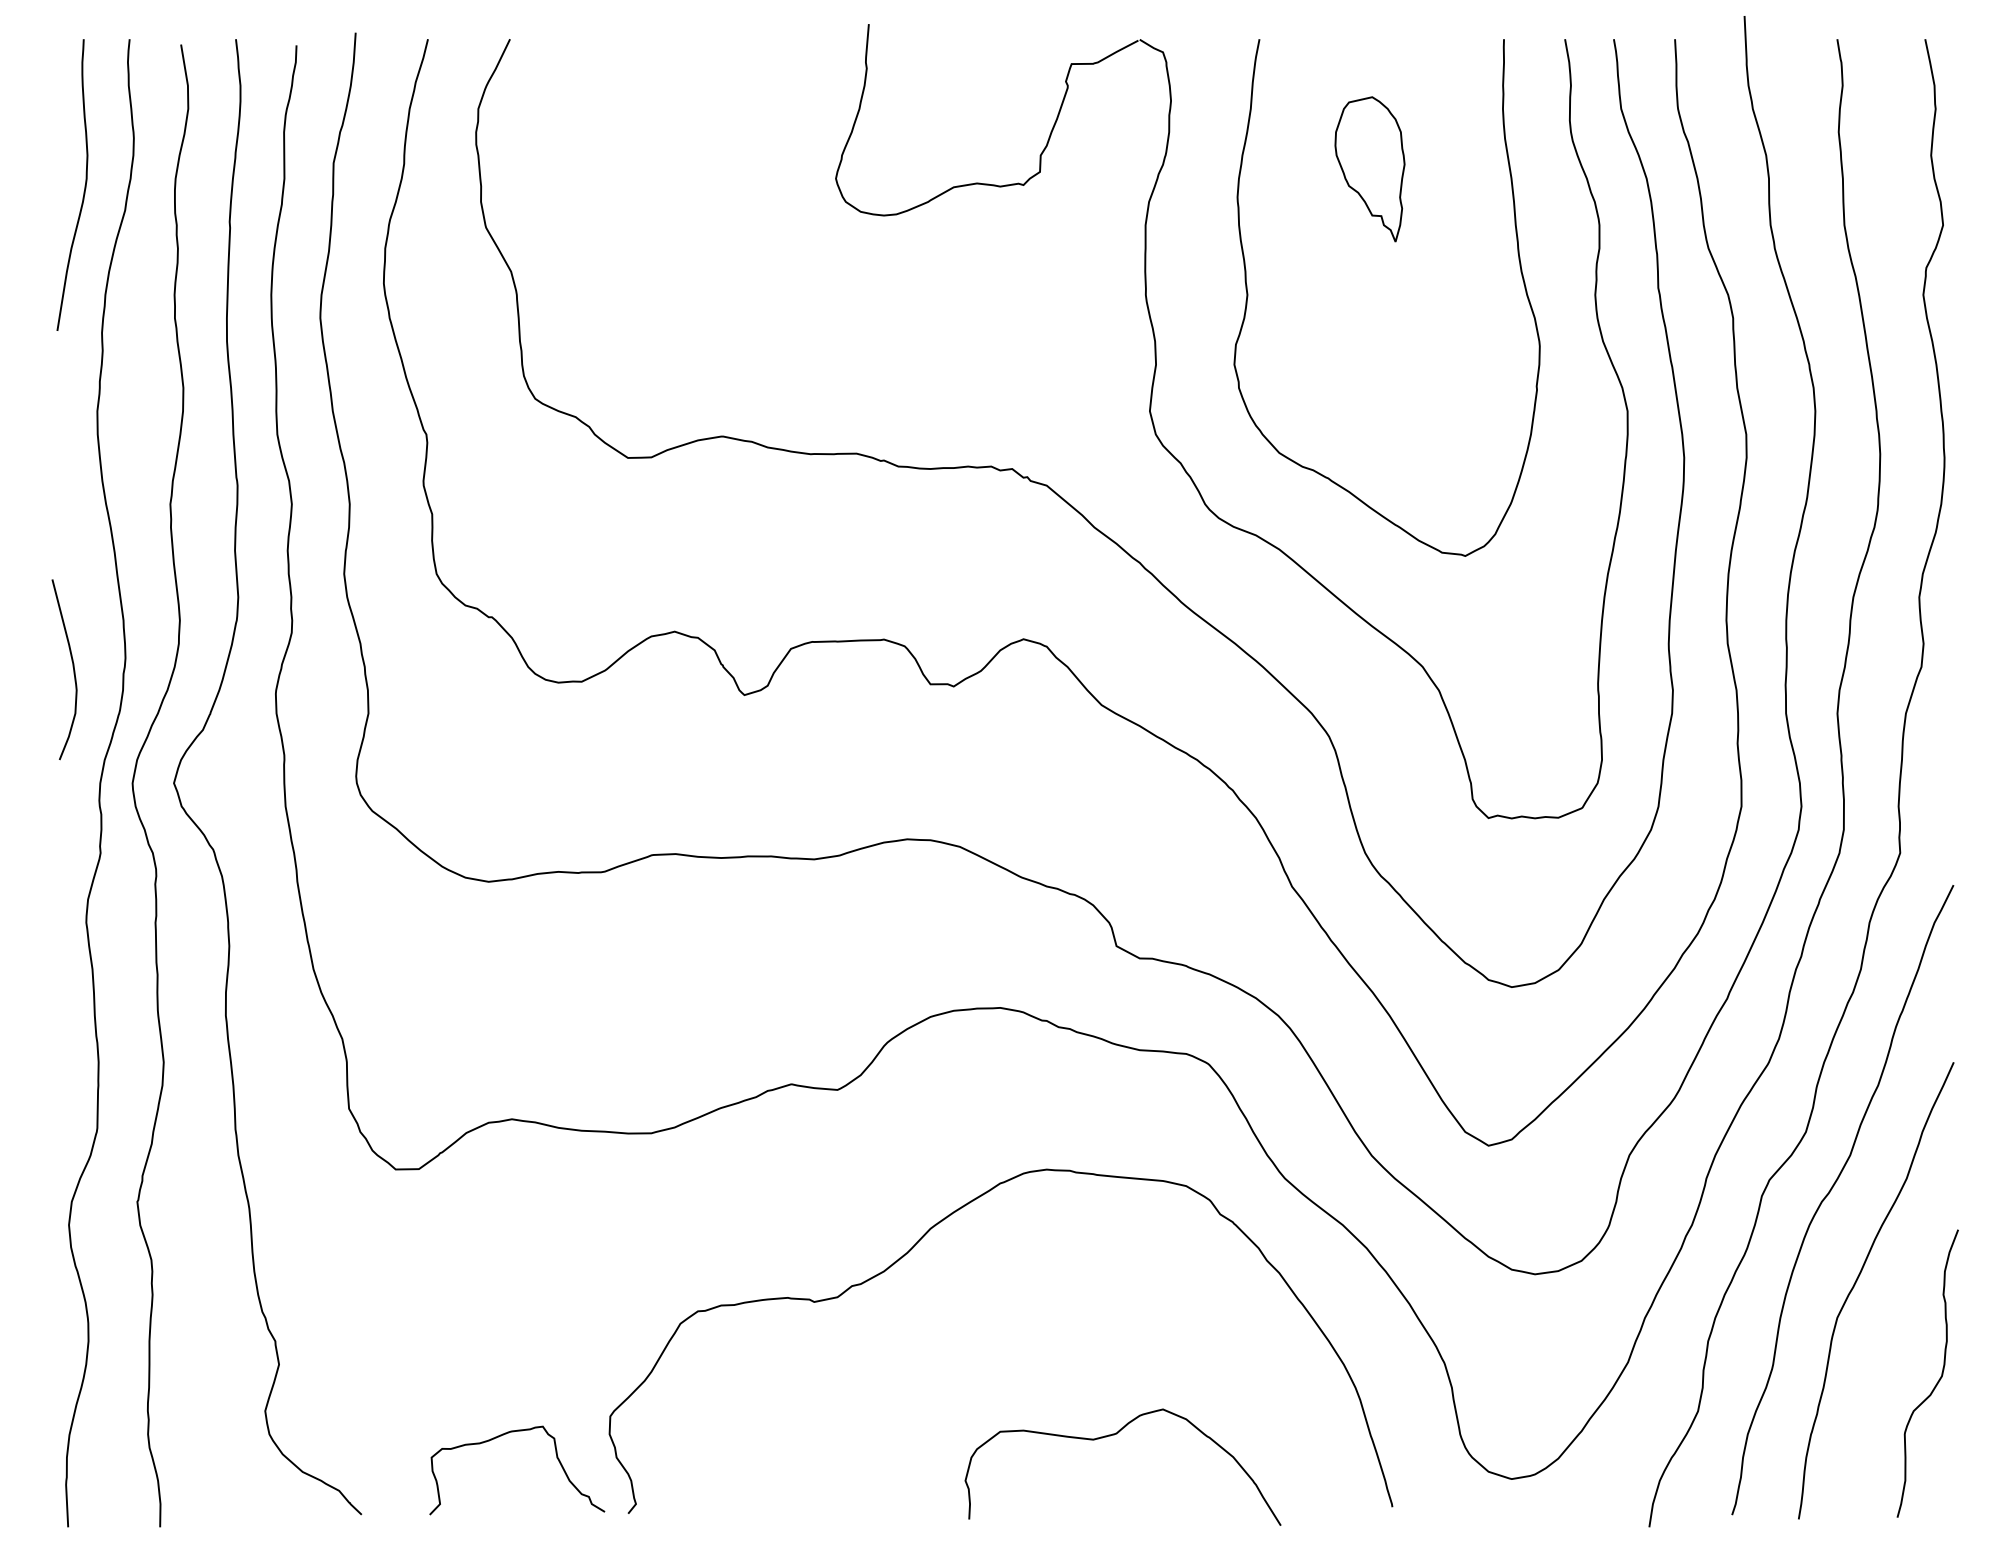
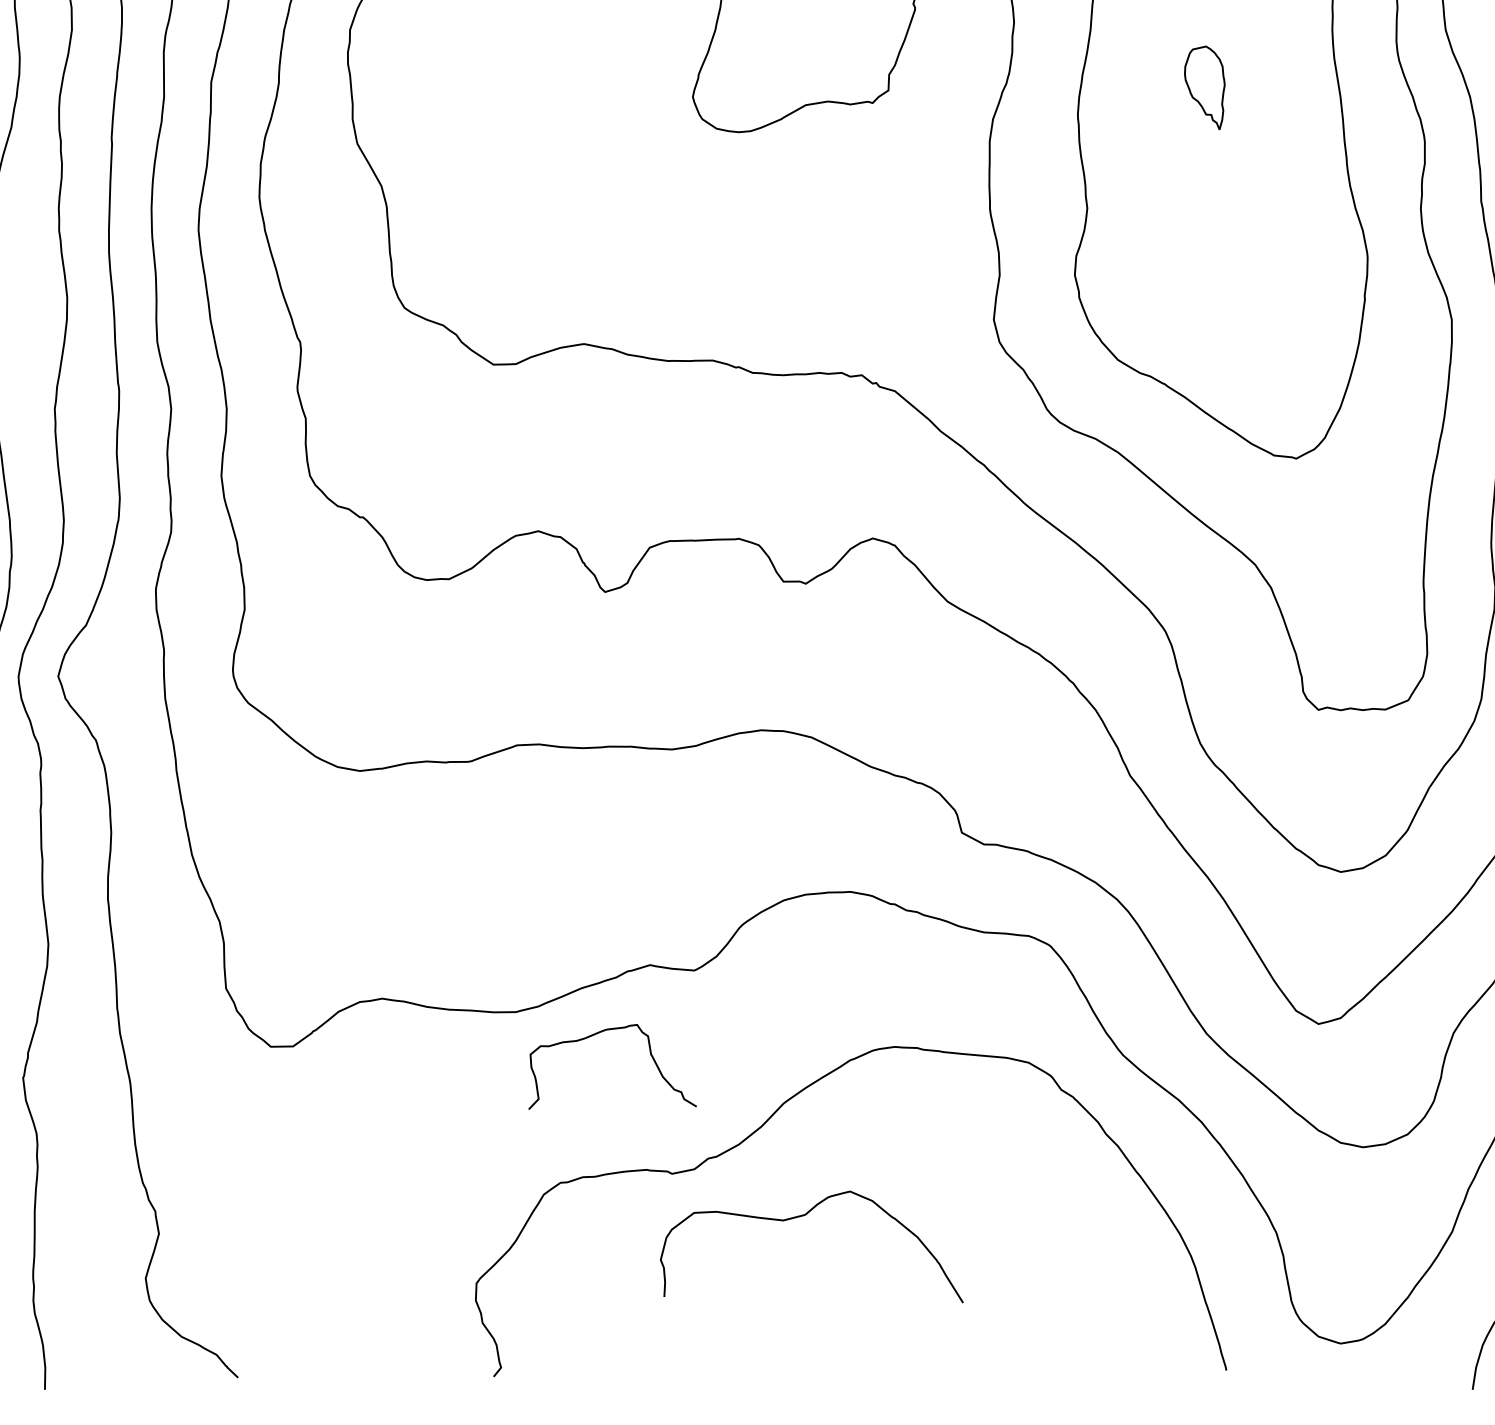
part: (1369, 169) -> (1204, 88), size x0.6
curve: (1114, 1435) -> (803, 1216), moved
curve: (501, 1436) -> (597, 1034), moved

